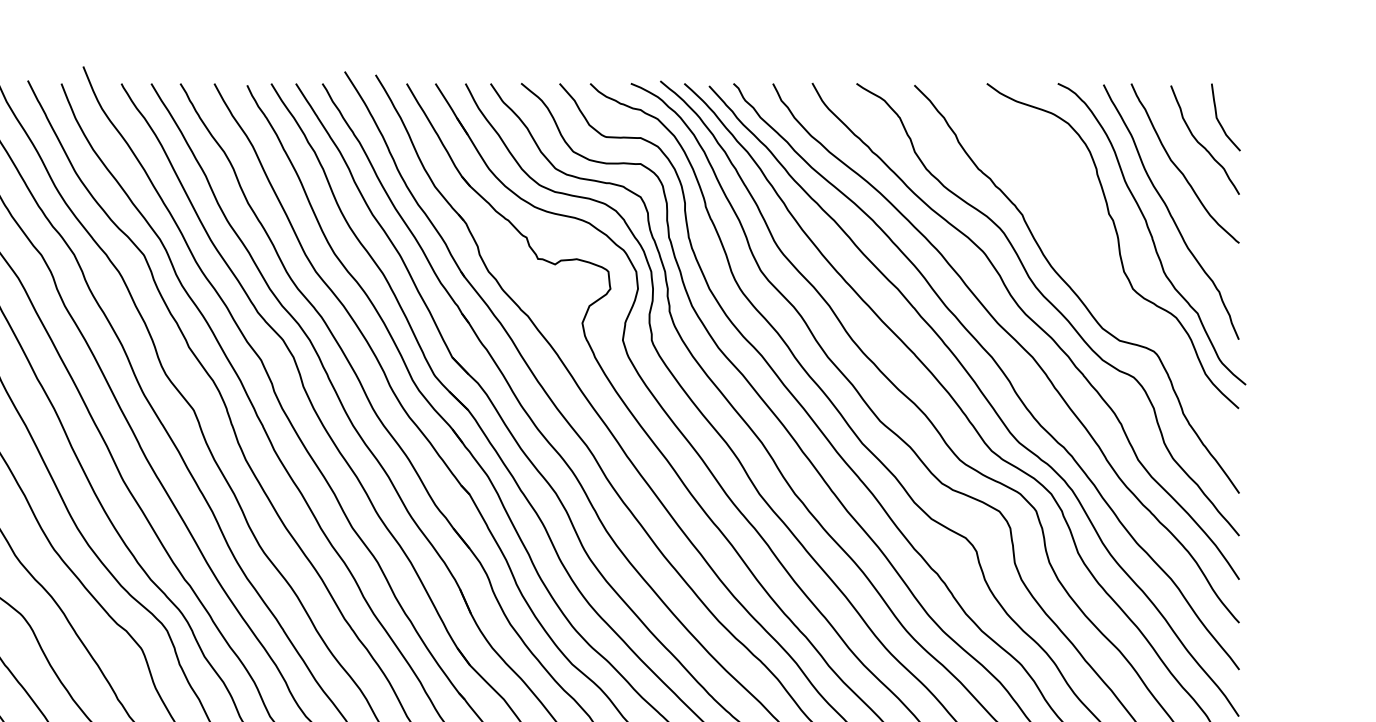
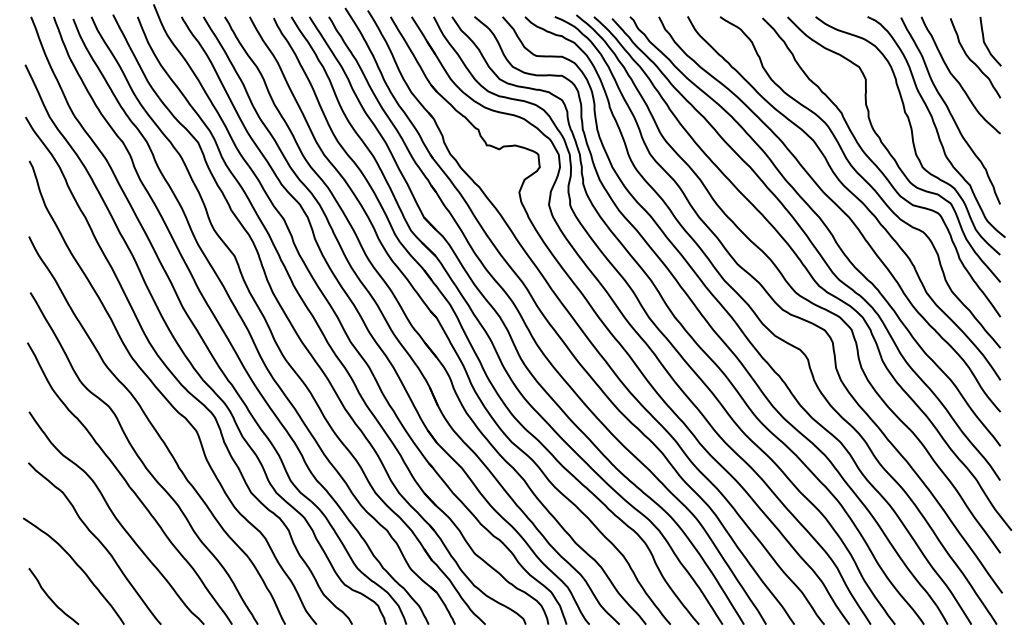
curve: (1089, 268) -> (890, 152), added

